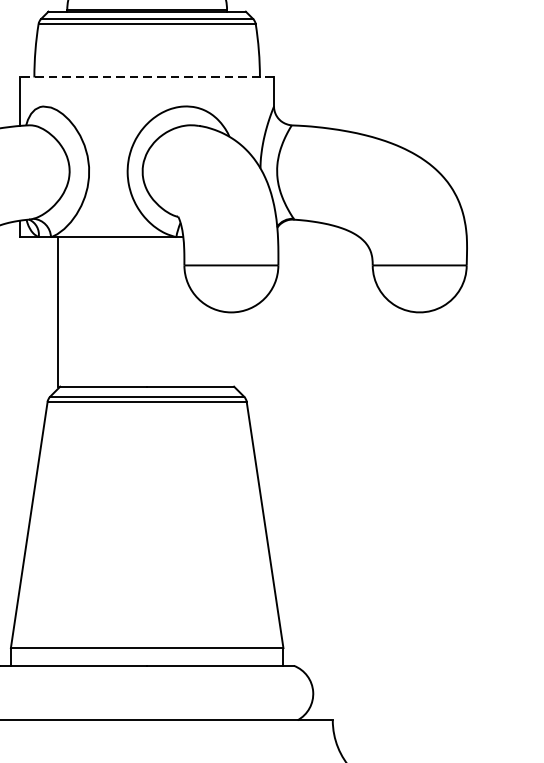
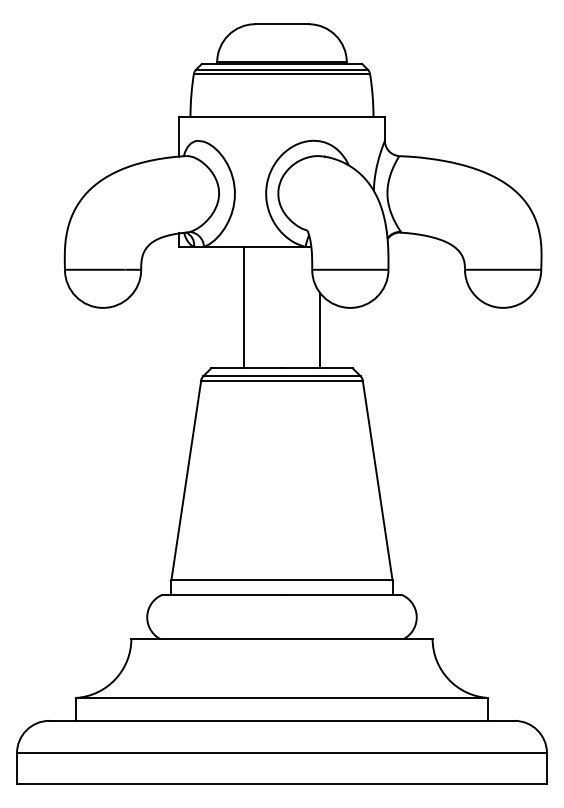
line: (146, 77) -> (281, 117), dashed -> solid
line: (57, 311) -> (243, 307), moved
line: (194, 340) -> (320, 330), added

